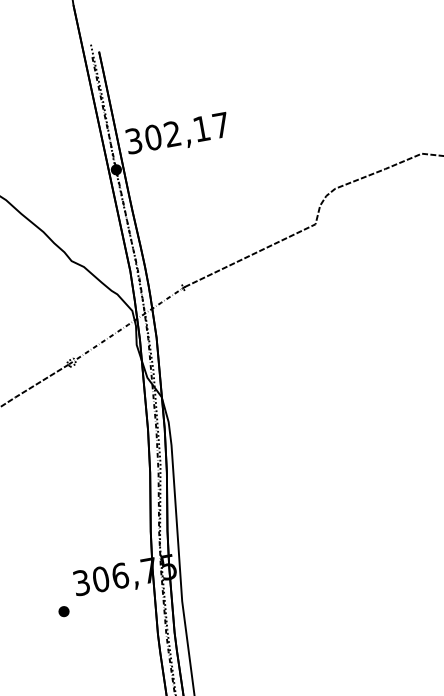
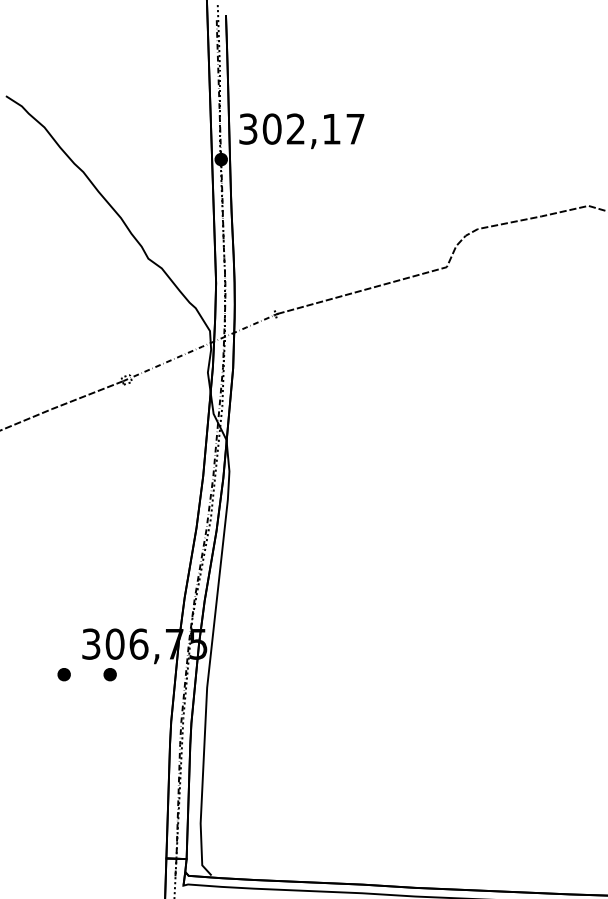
part: (100, 604) -> (109, 674), added

